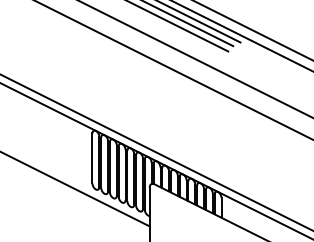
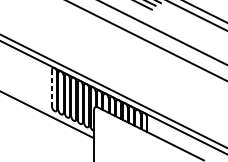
line: (92, 158) -> (52, 88), solid -> dashed

